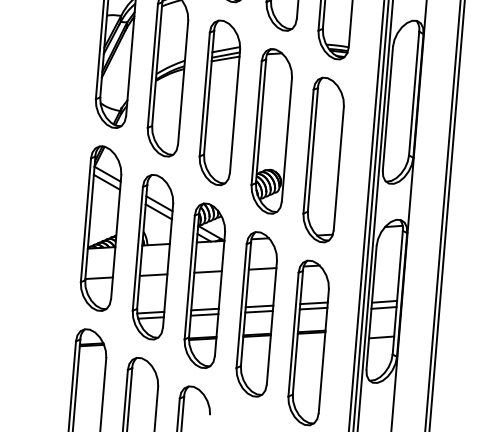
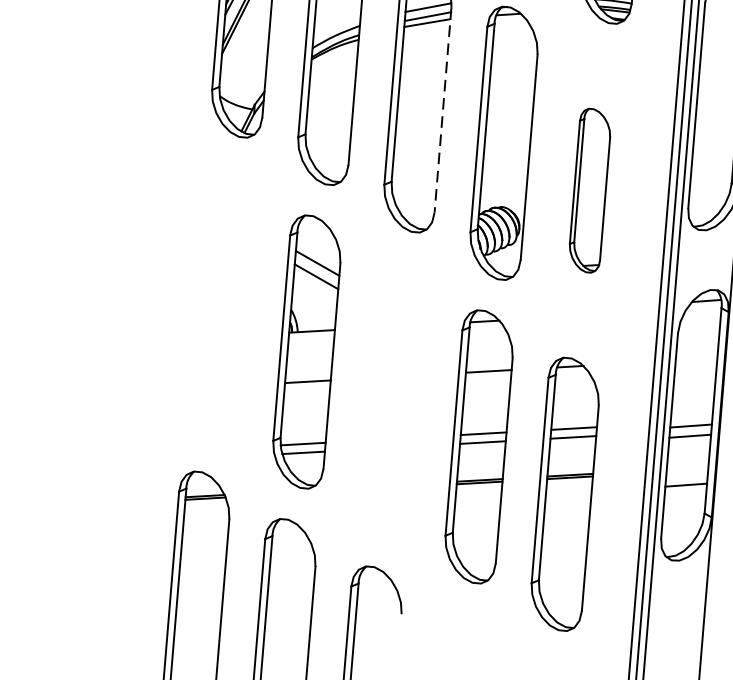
line: (235, 111) -> (443, 110), solid -> dashed
part: (323, 159) -> (589, 189), size x0.6
part: (100, 228) -> (219, 304), removed
part: (204, 285) -> (392, 398), removed

